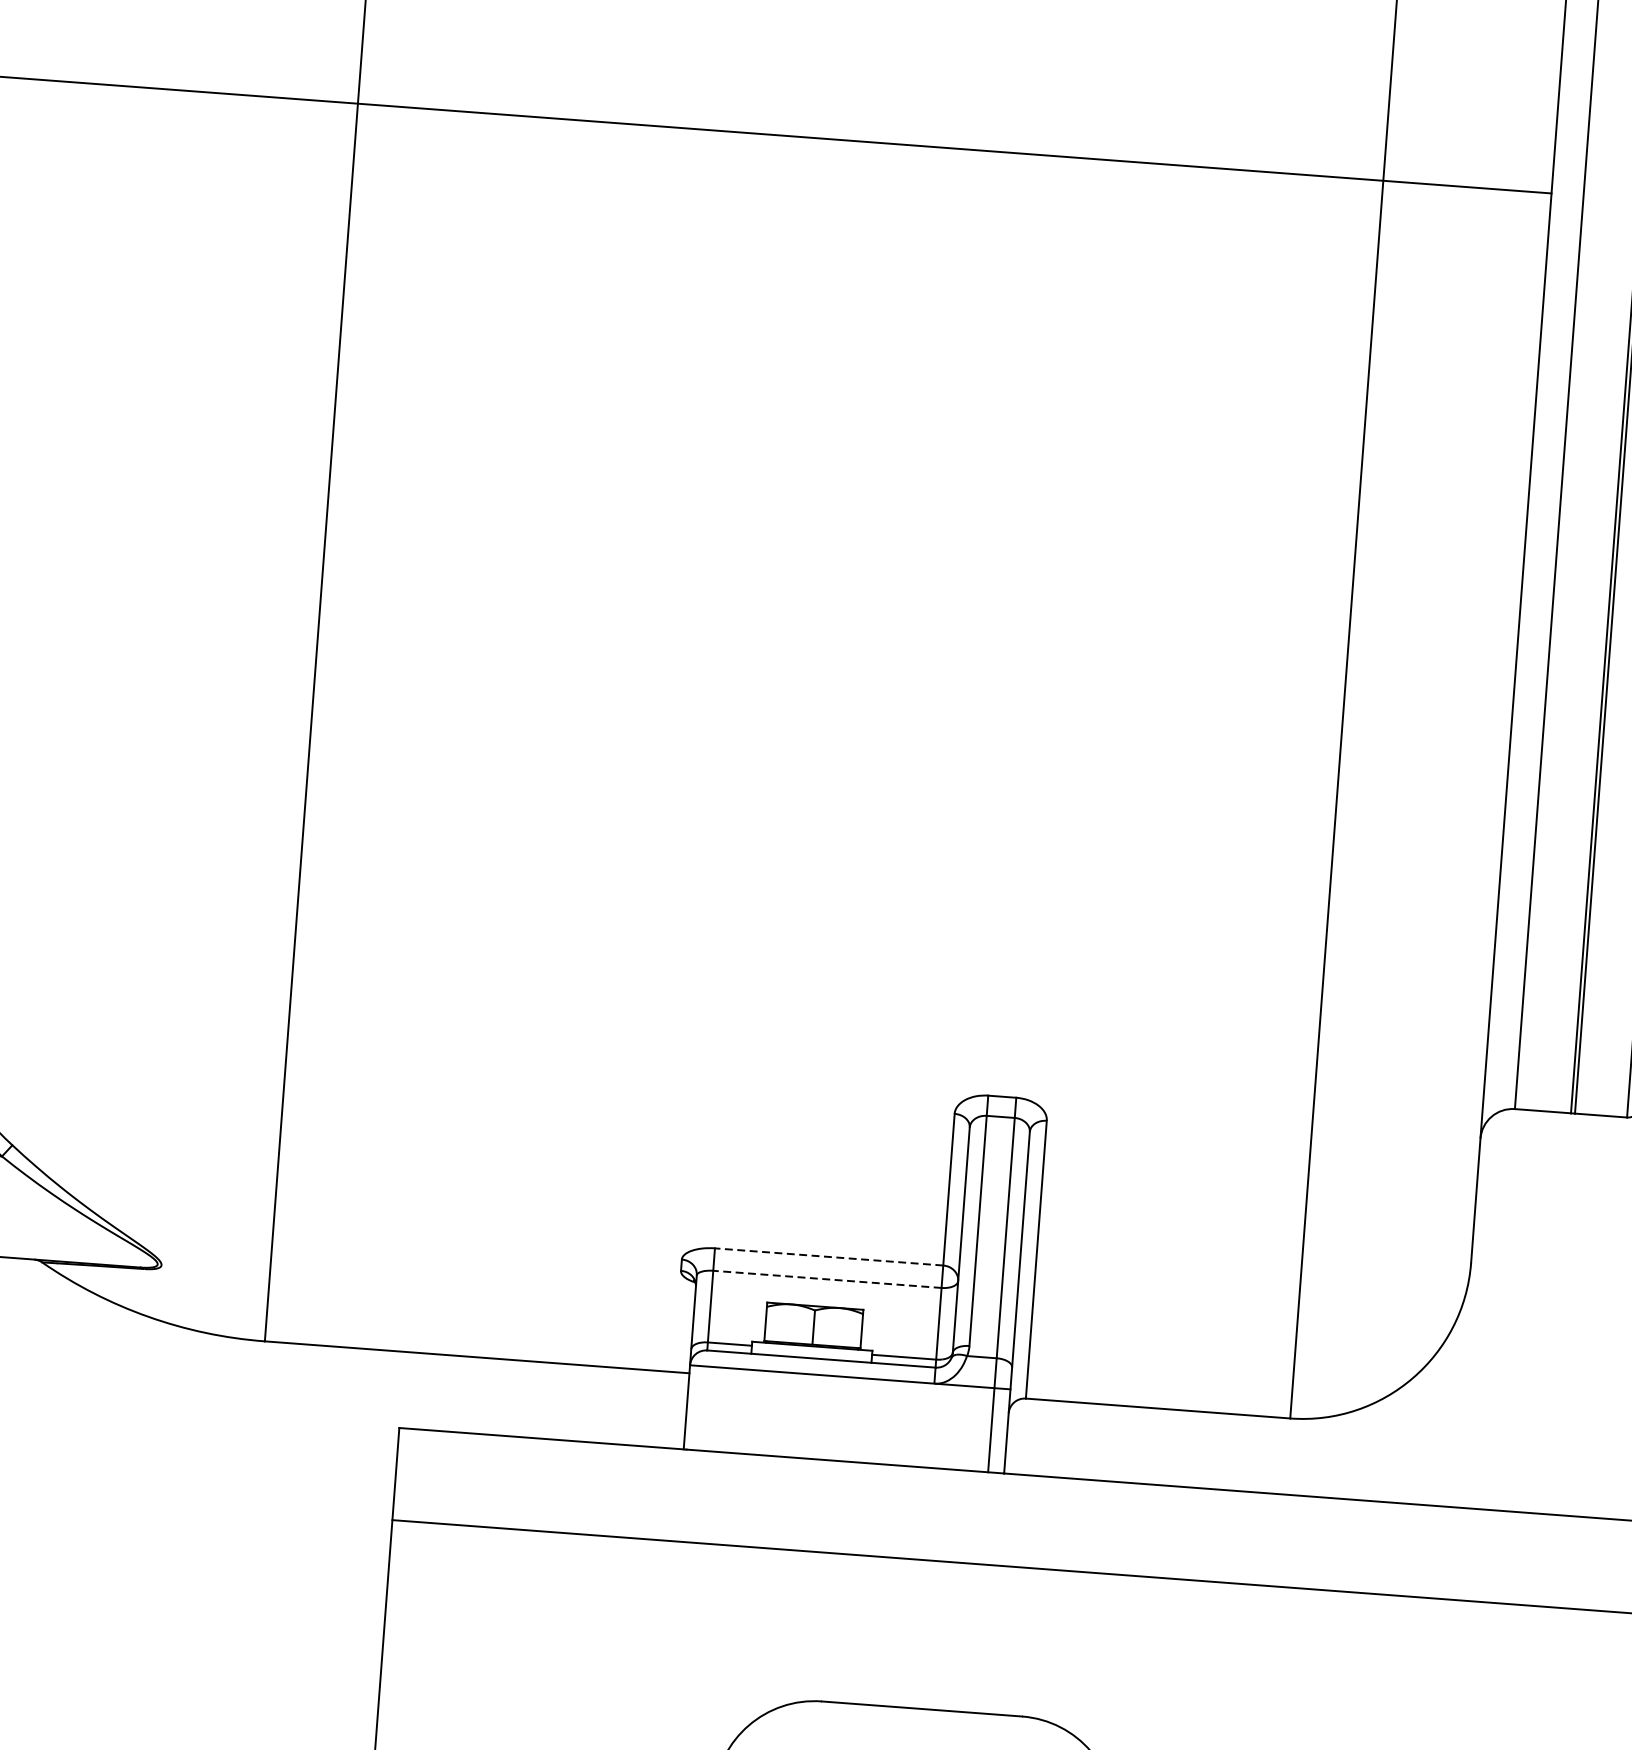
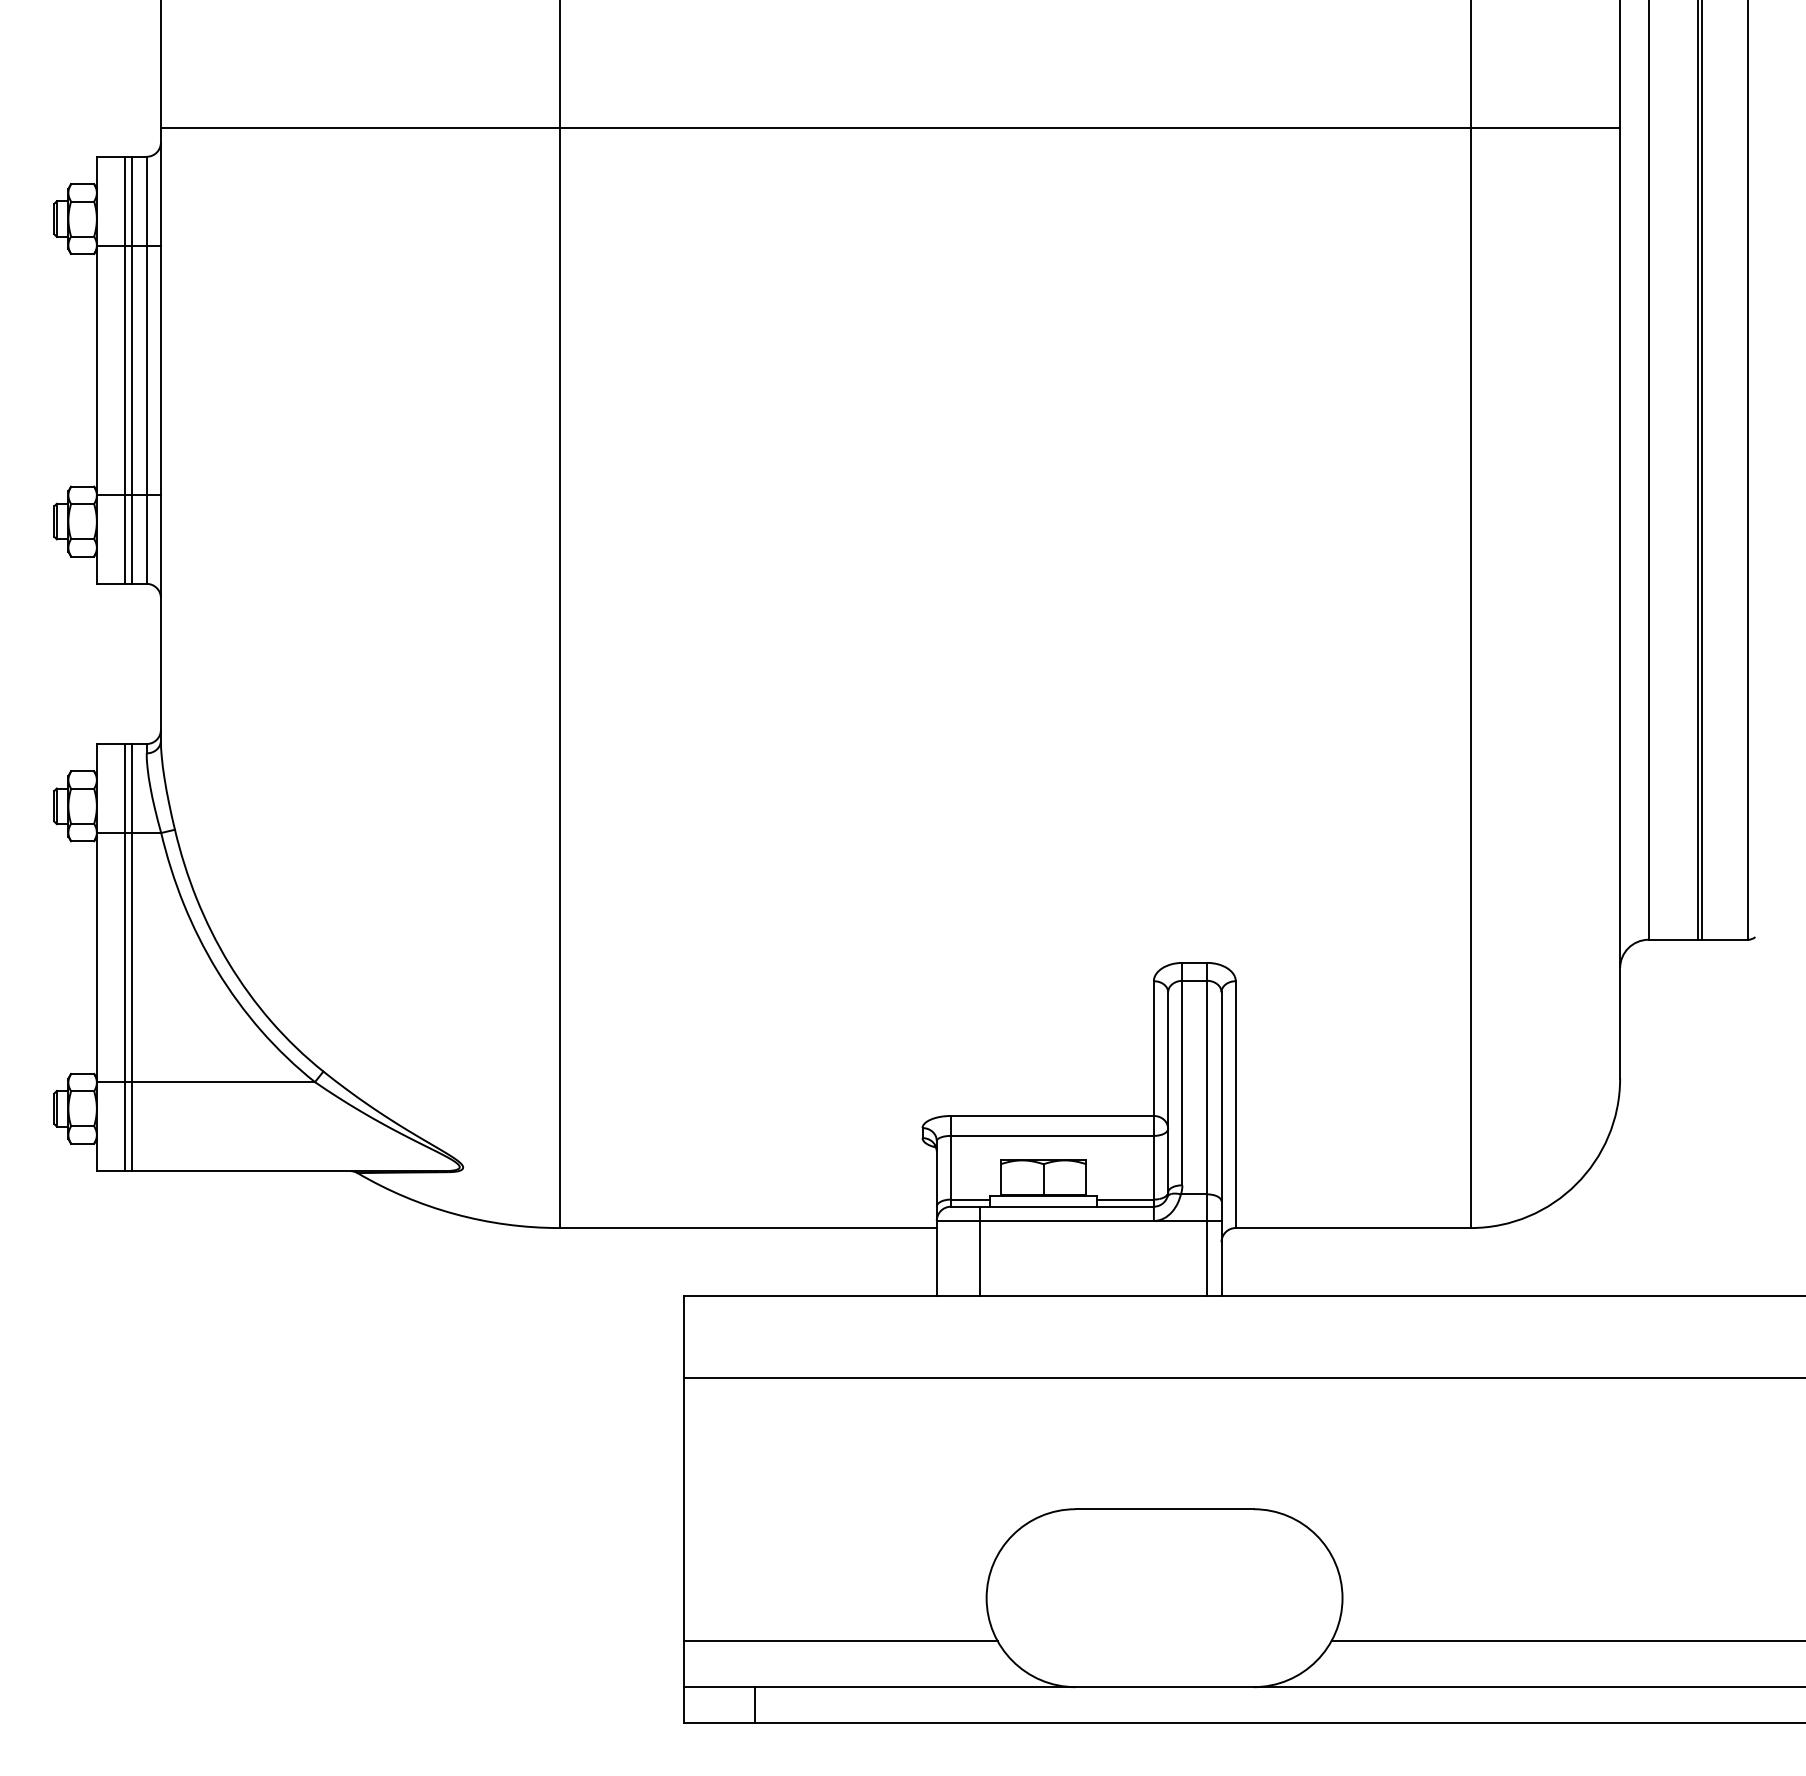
line: (828, 1256) -> (1051, 1115), dashed -> solid
line: (826, 1278) -> (1051, 1135), dashed -> solid
line: (735, 1402) -> (979, 1250), added

